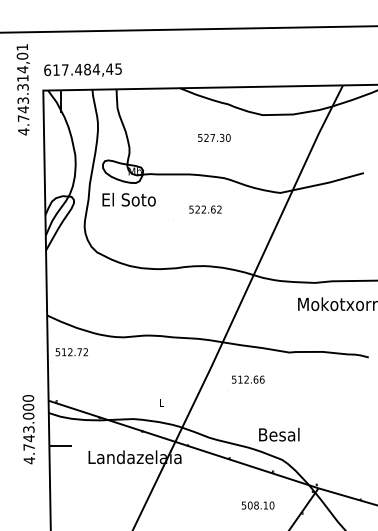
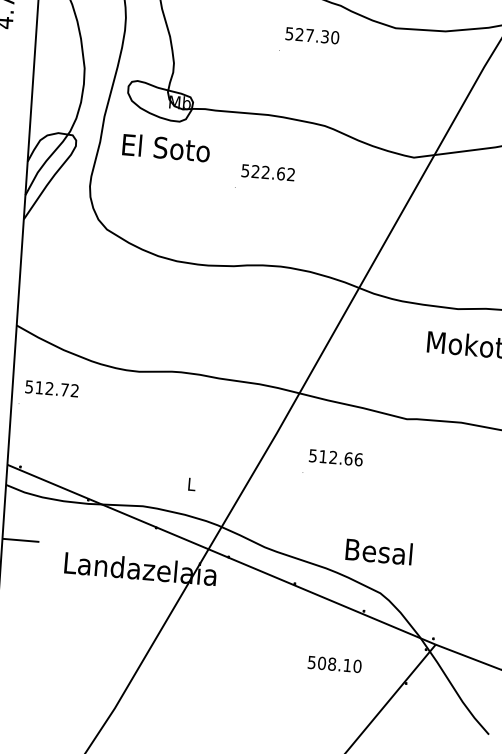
text: (214, 137) -> (312, 35), moved
text: (205, 209) -> (268, 172), moved

